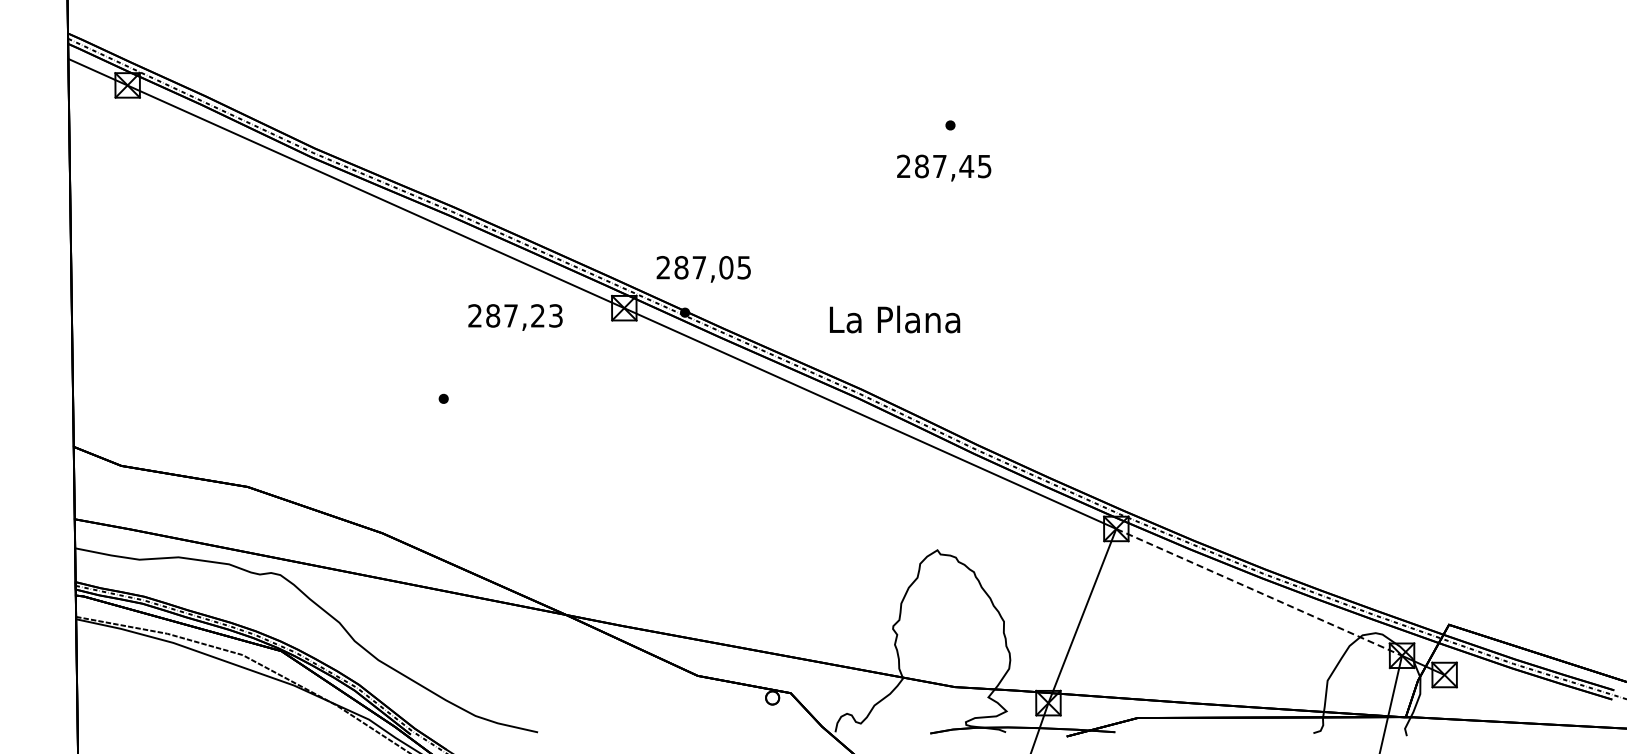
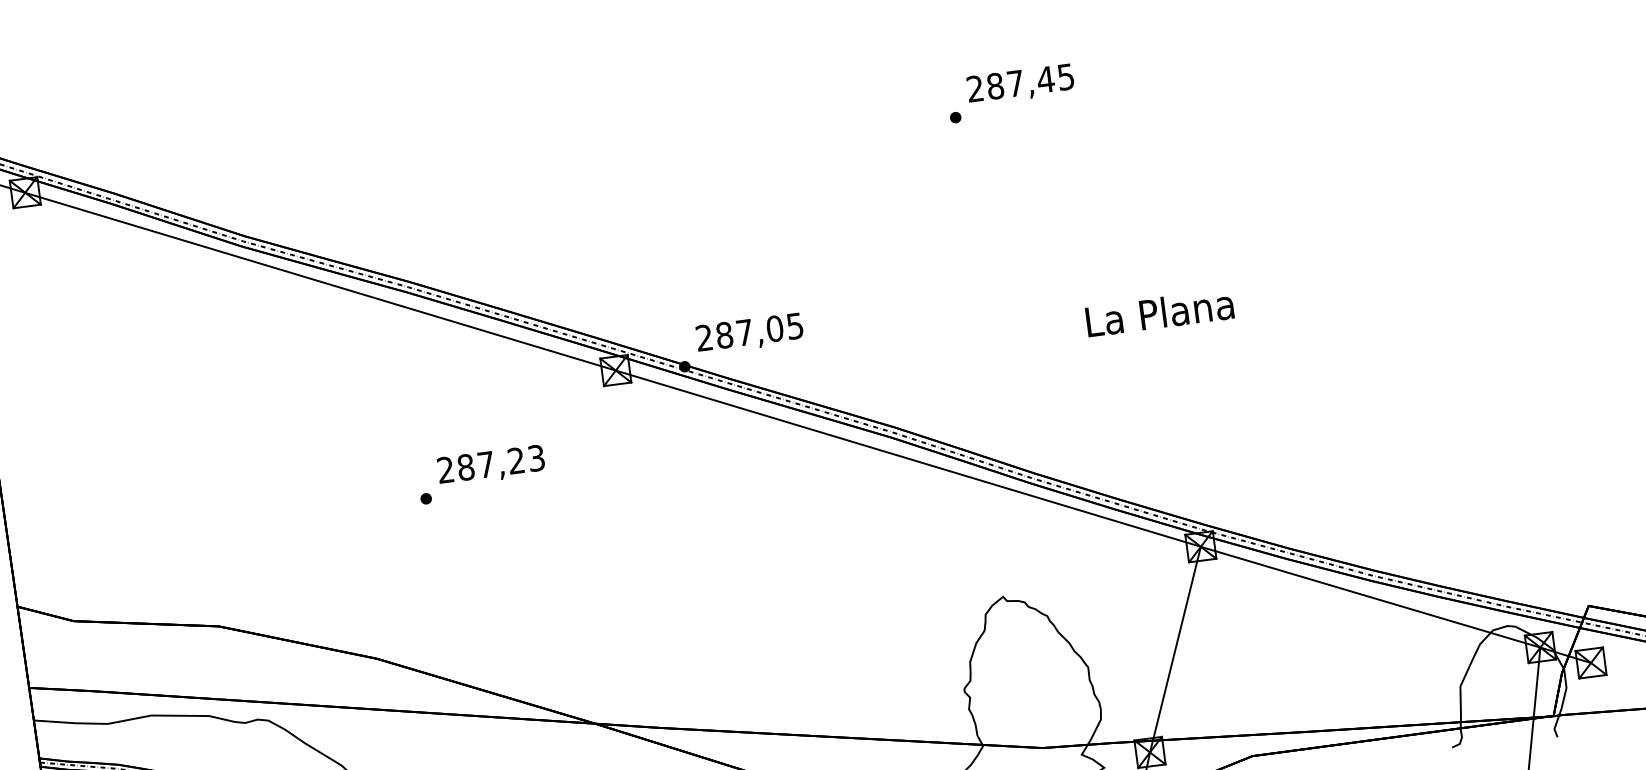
text: (944, 167) -> (1021, 84), moved
text: (703, 269) -> (749, 334), moved
text: (515, 317) -> (491, 465), moved
text: (895, 319) -> (1160, 312), moved
line: (1259, 592) -> (1371, 597), dashed -> solid

